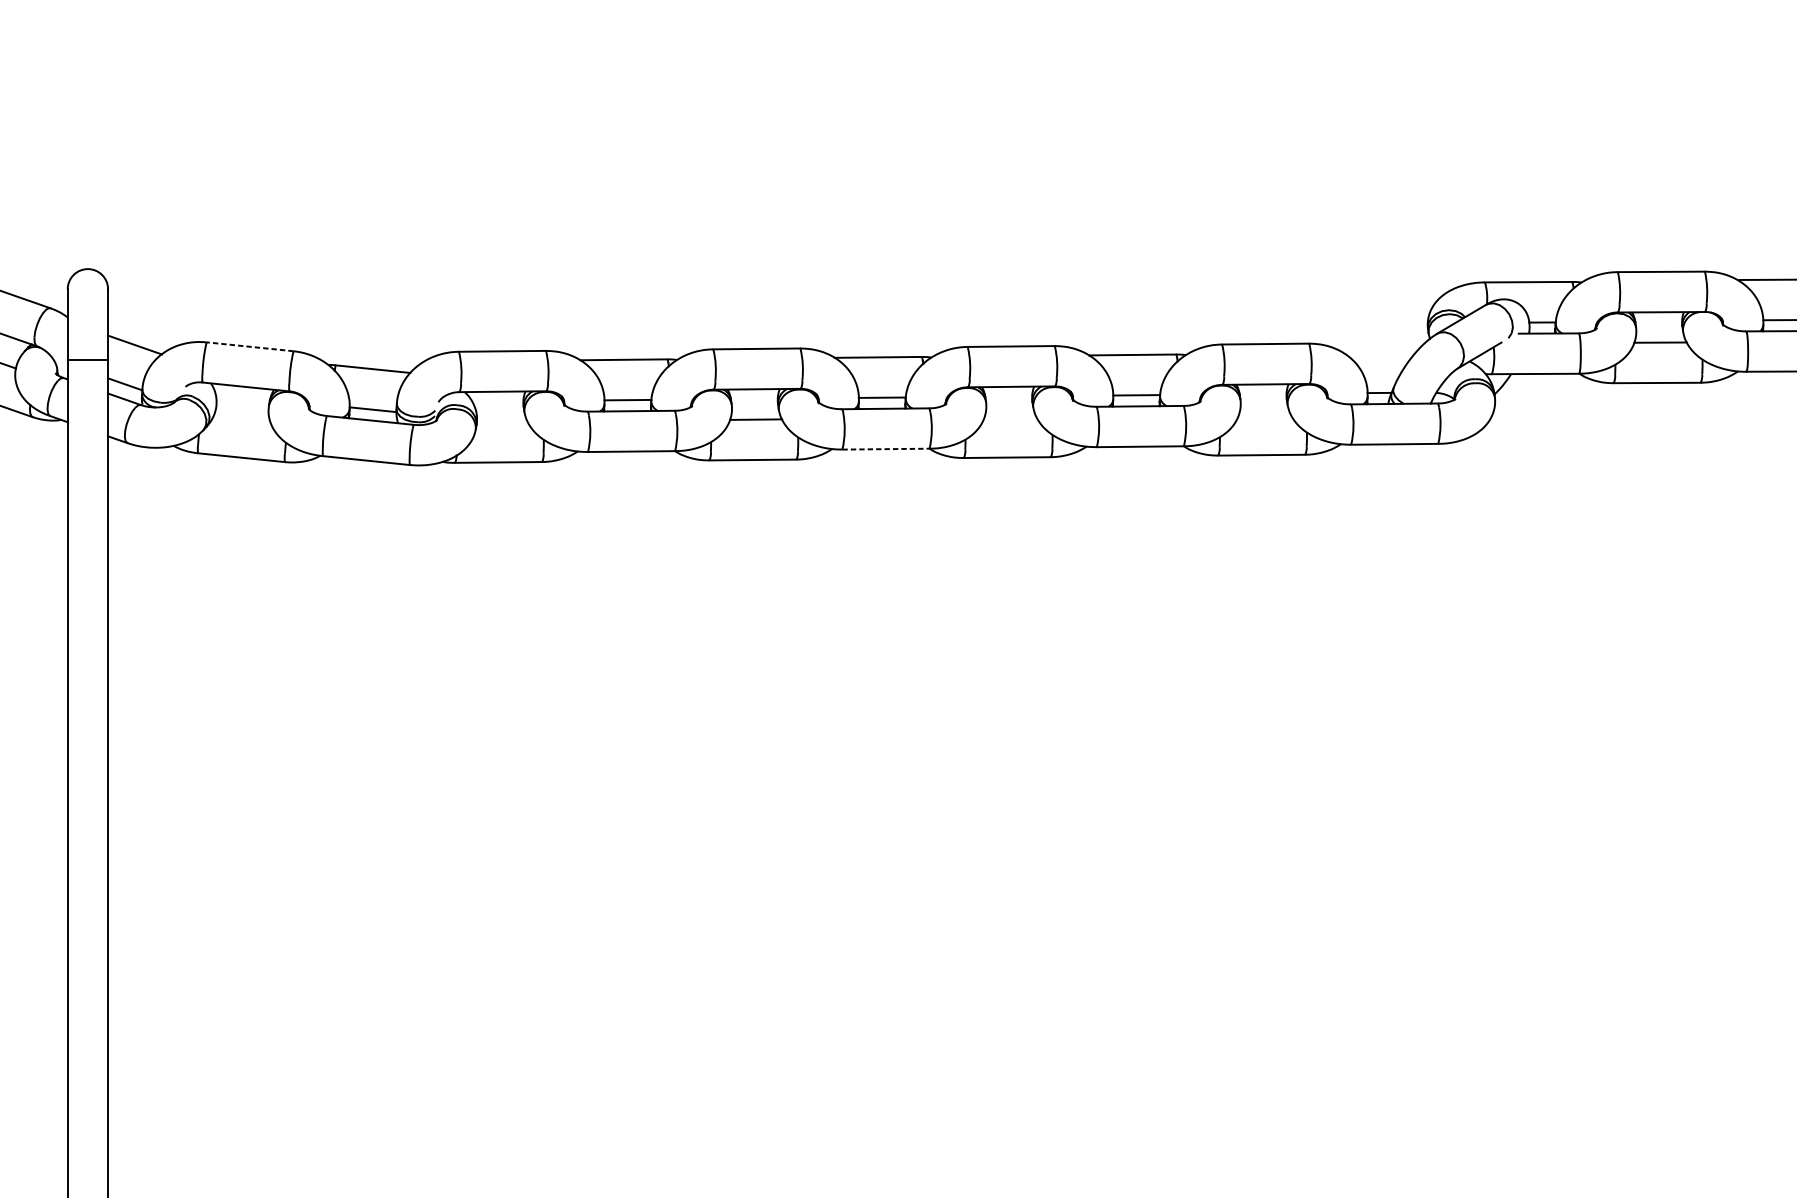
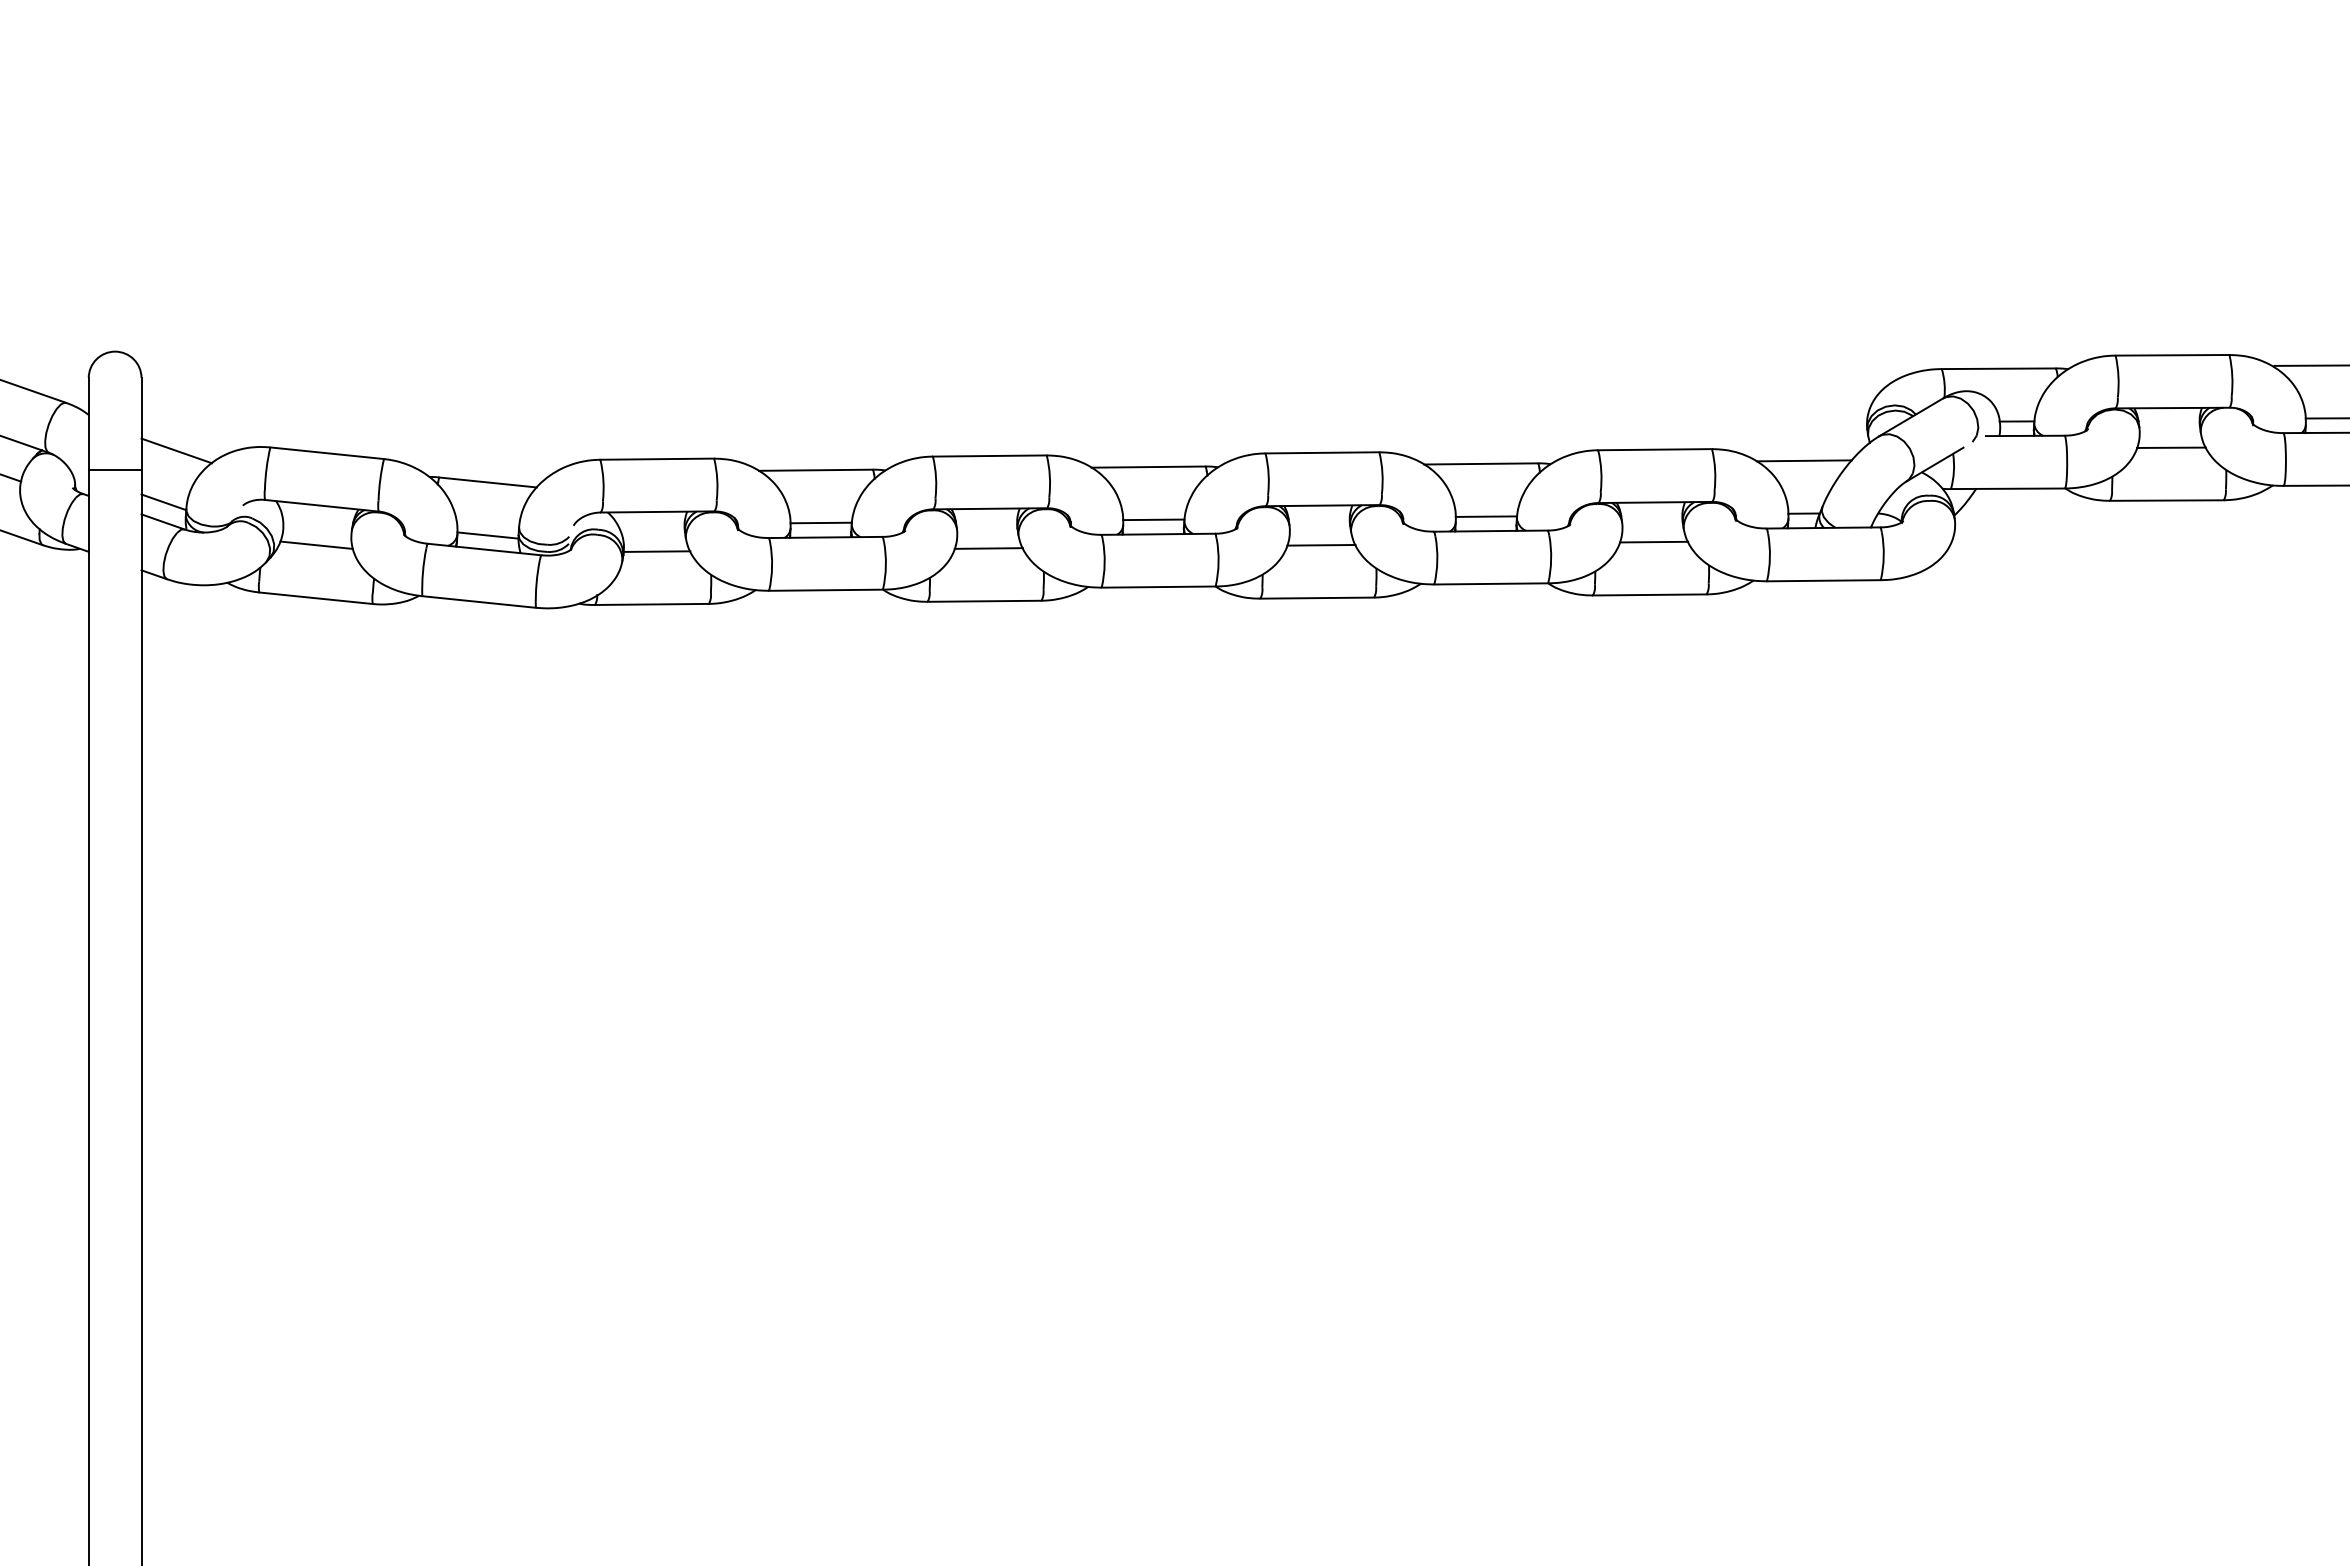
line: (249, 346) -> (326, 453), dashed -> solid
line: (1379, 352) -> (1803, 460), added
line: (1264, 414) -> (1653, 541), added
line: (241, 416) -> (316, 544), added
line: (1010, 416) -> (1321, 544), added
line: (501, 421) -> (656, 551), added
line: (885, 449) -> (1158, 587), dashed -> solid

